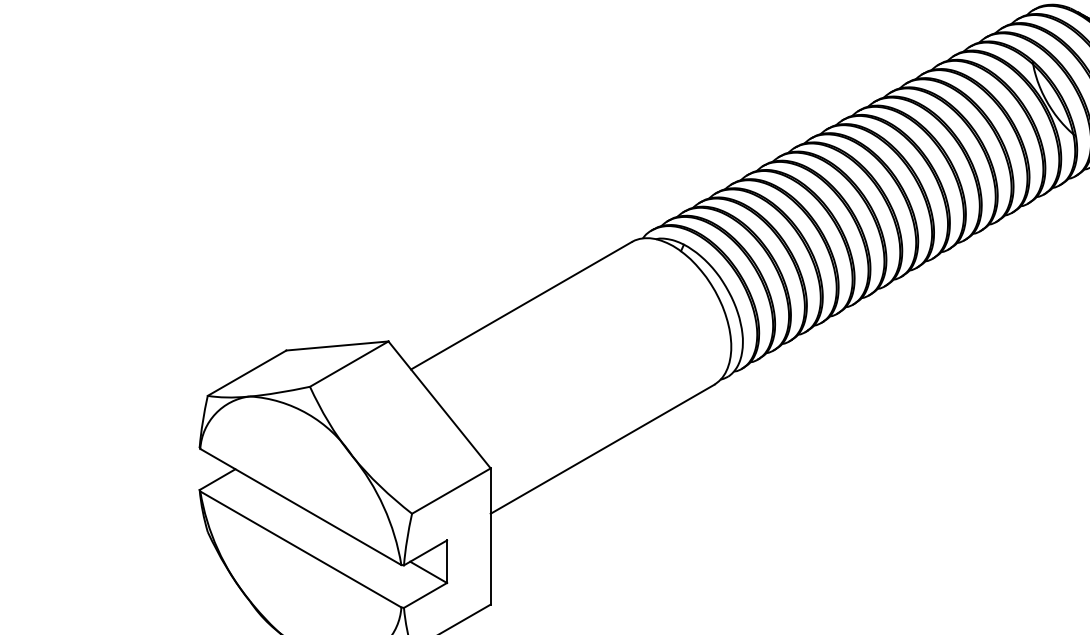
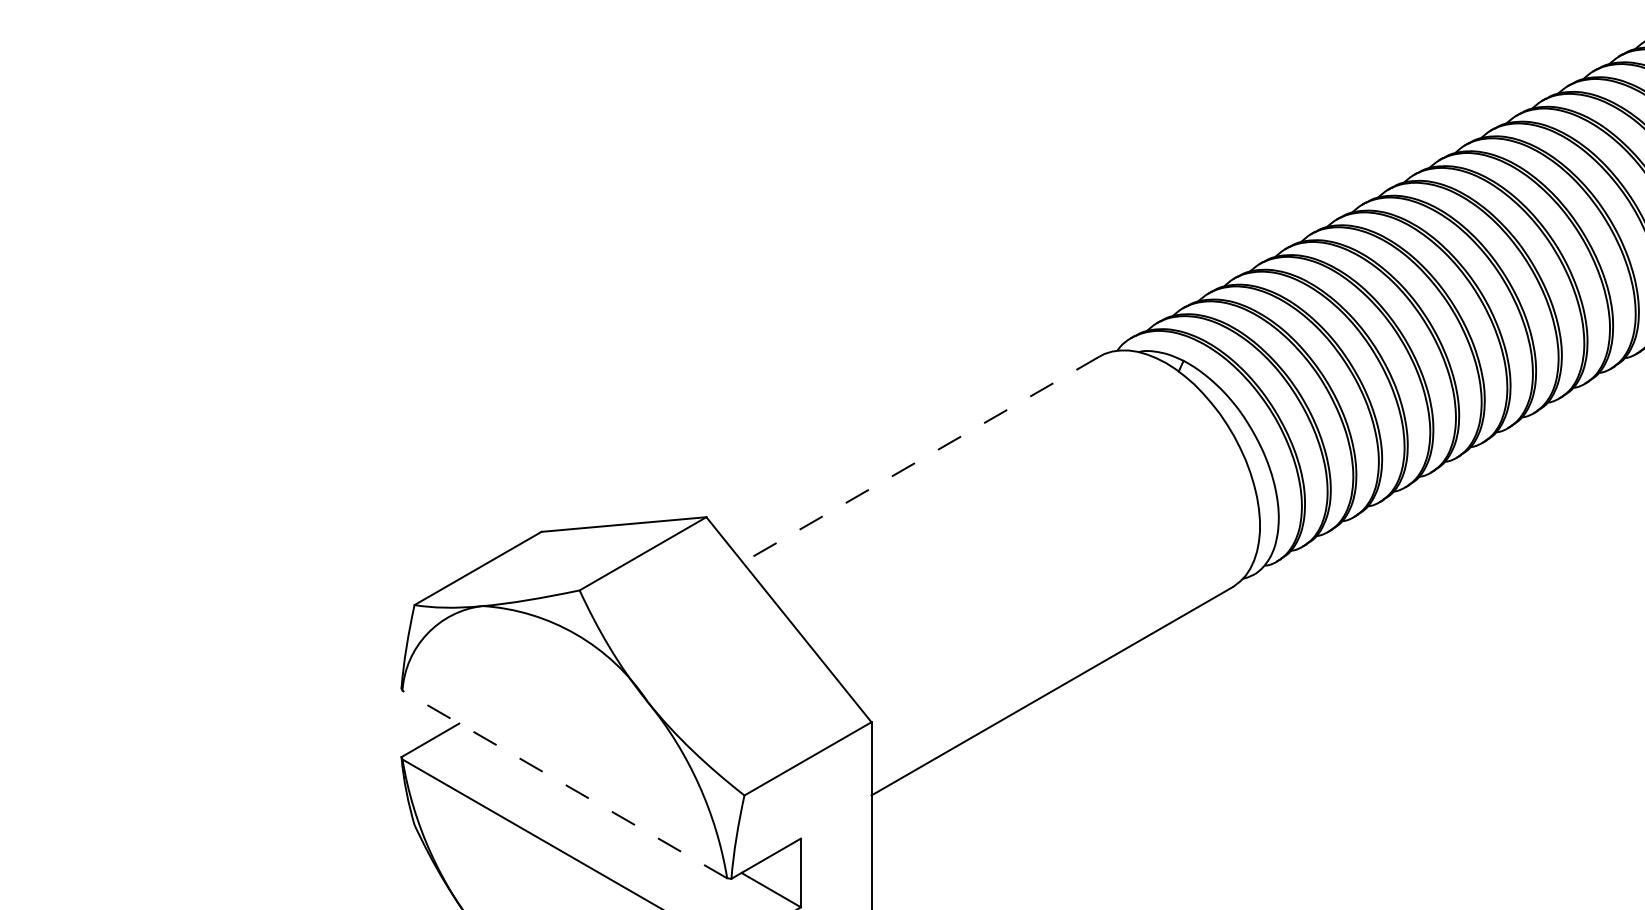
line: (521, 306) -> (921, 460), solid -> dashed
line: (300, 506) -> (564, 783), solid -> dashed

